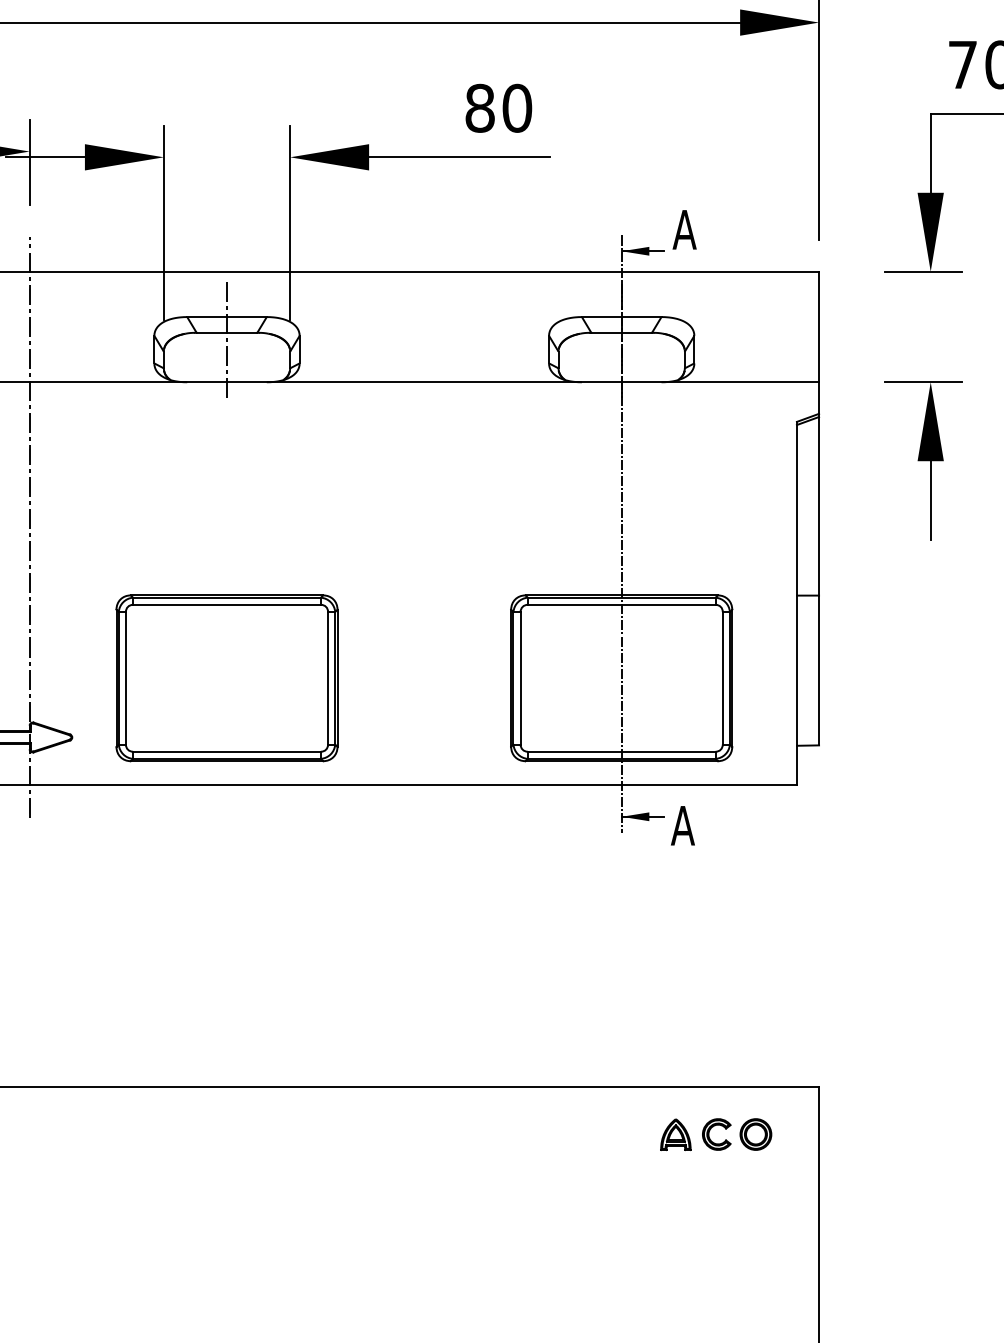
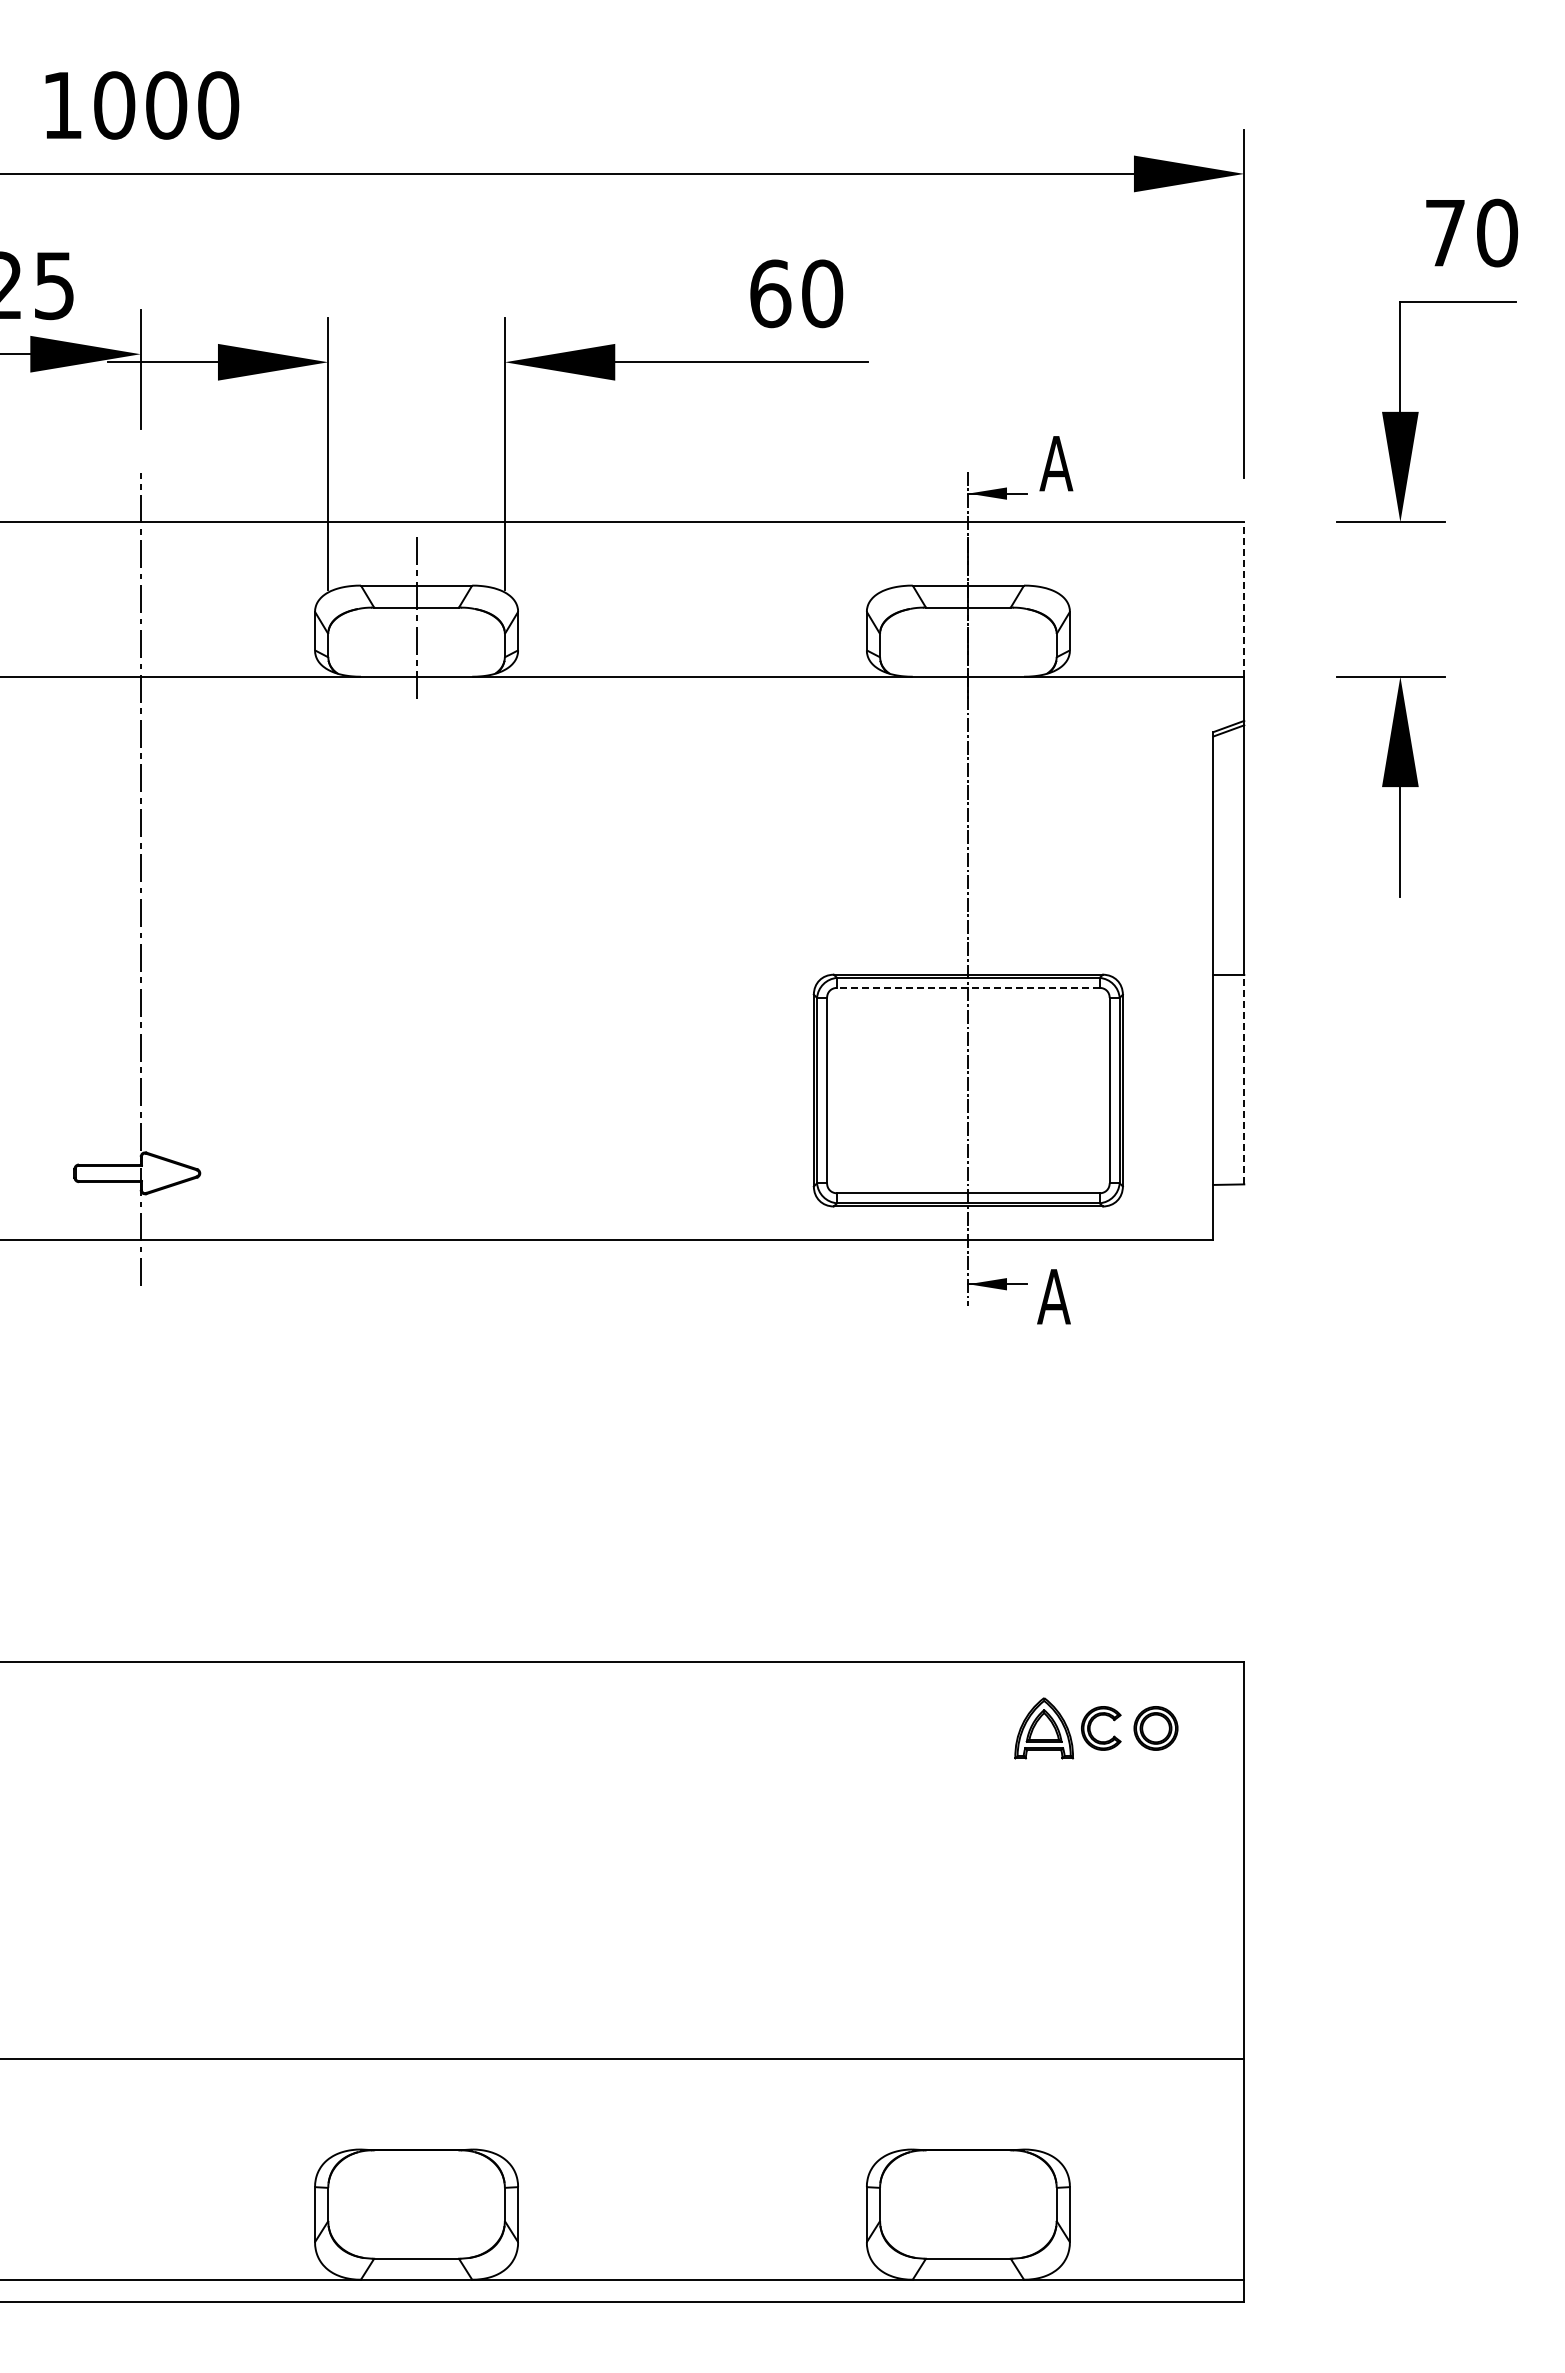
text: (480, 108) -> (770, 293), 80 -> 60
line: (819, 327) -> (1244, 599), solid -> dashed
line: (621, 604) -> (967, 987), solid -> dashed
line: (819, 670) -> (1244, 1079), solid -> dashed
part: (226, 678) -> (416, 1090), removed
part: (675, 1134) -> (1043, 1728), size x1.4

